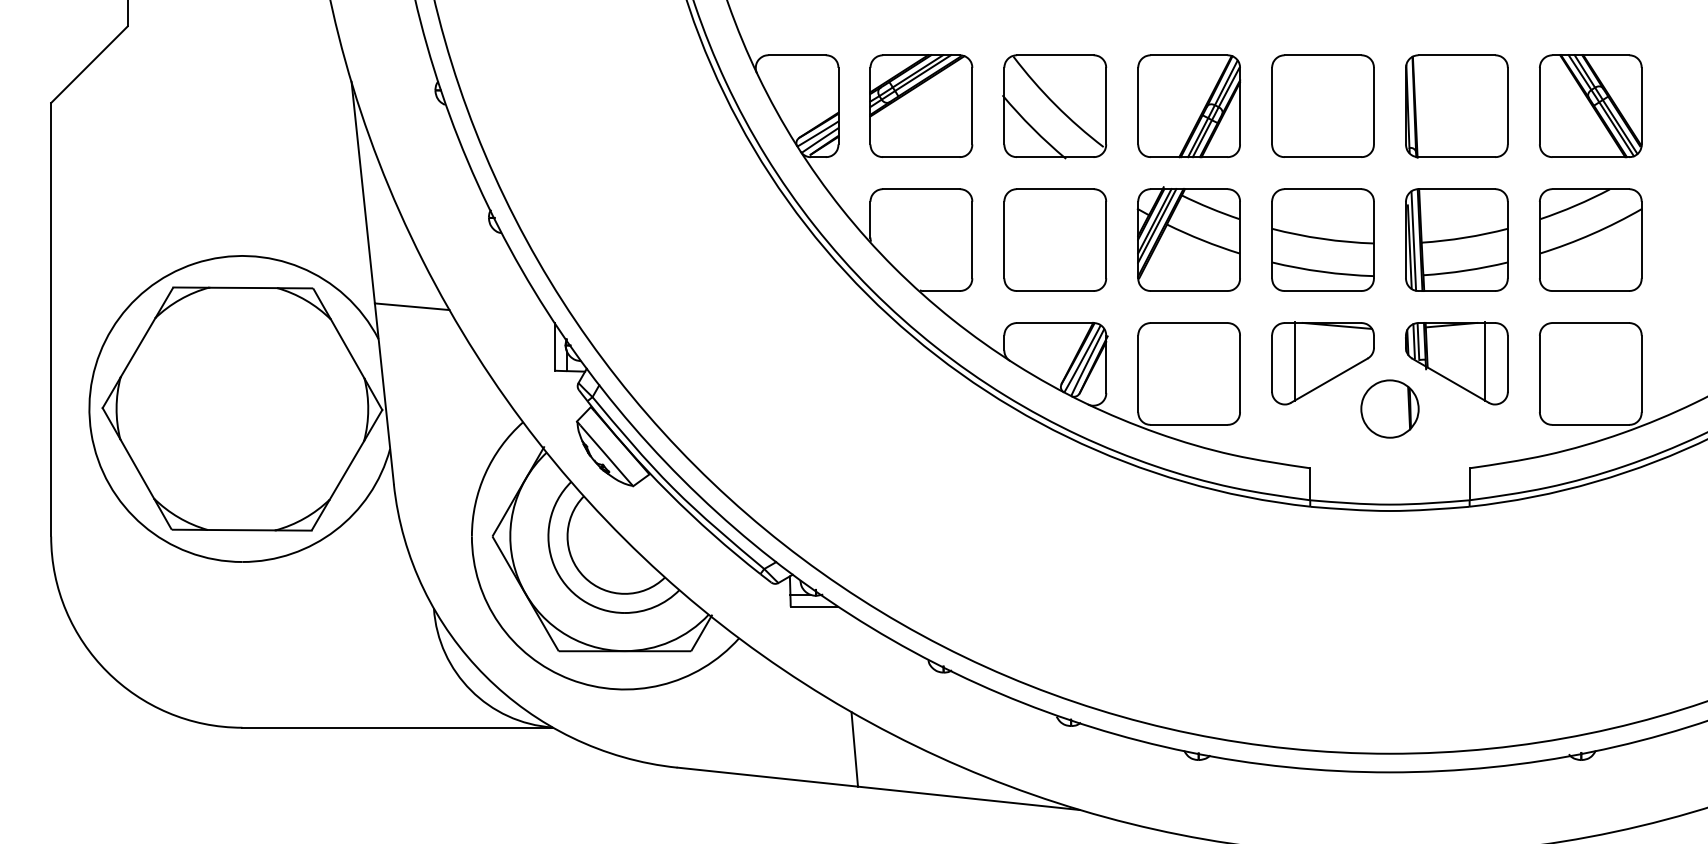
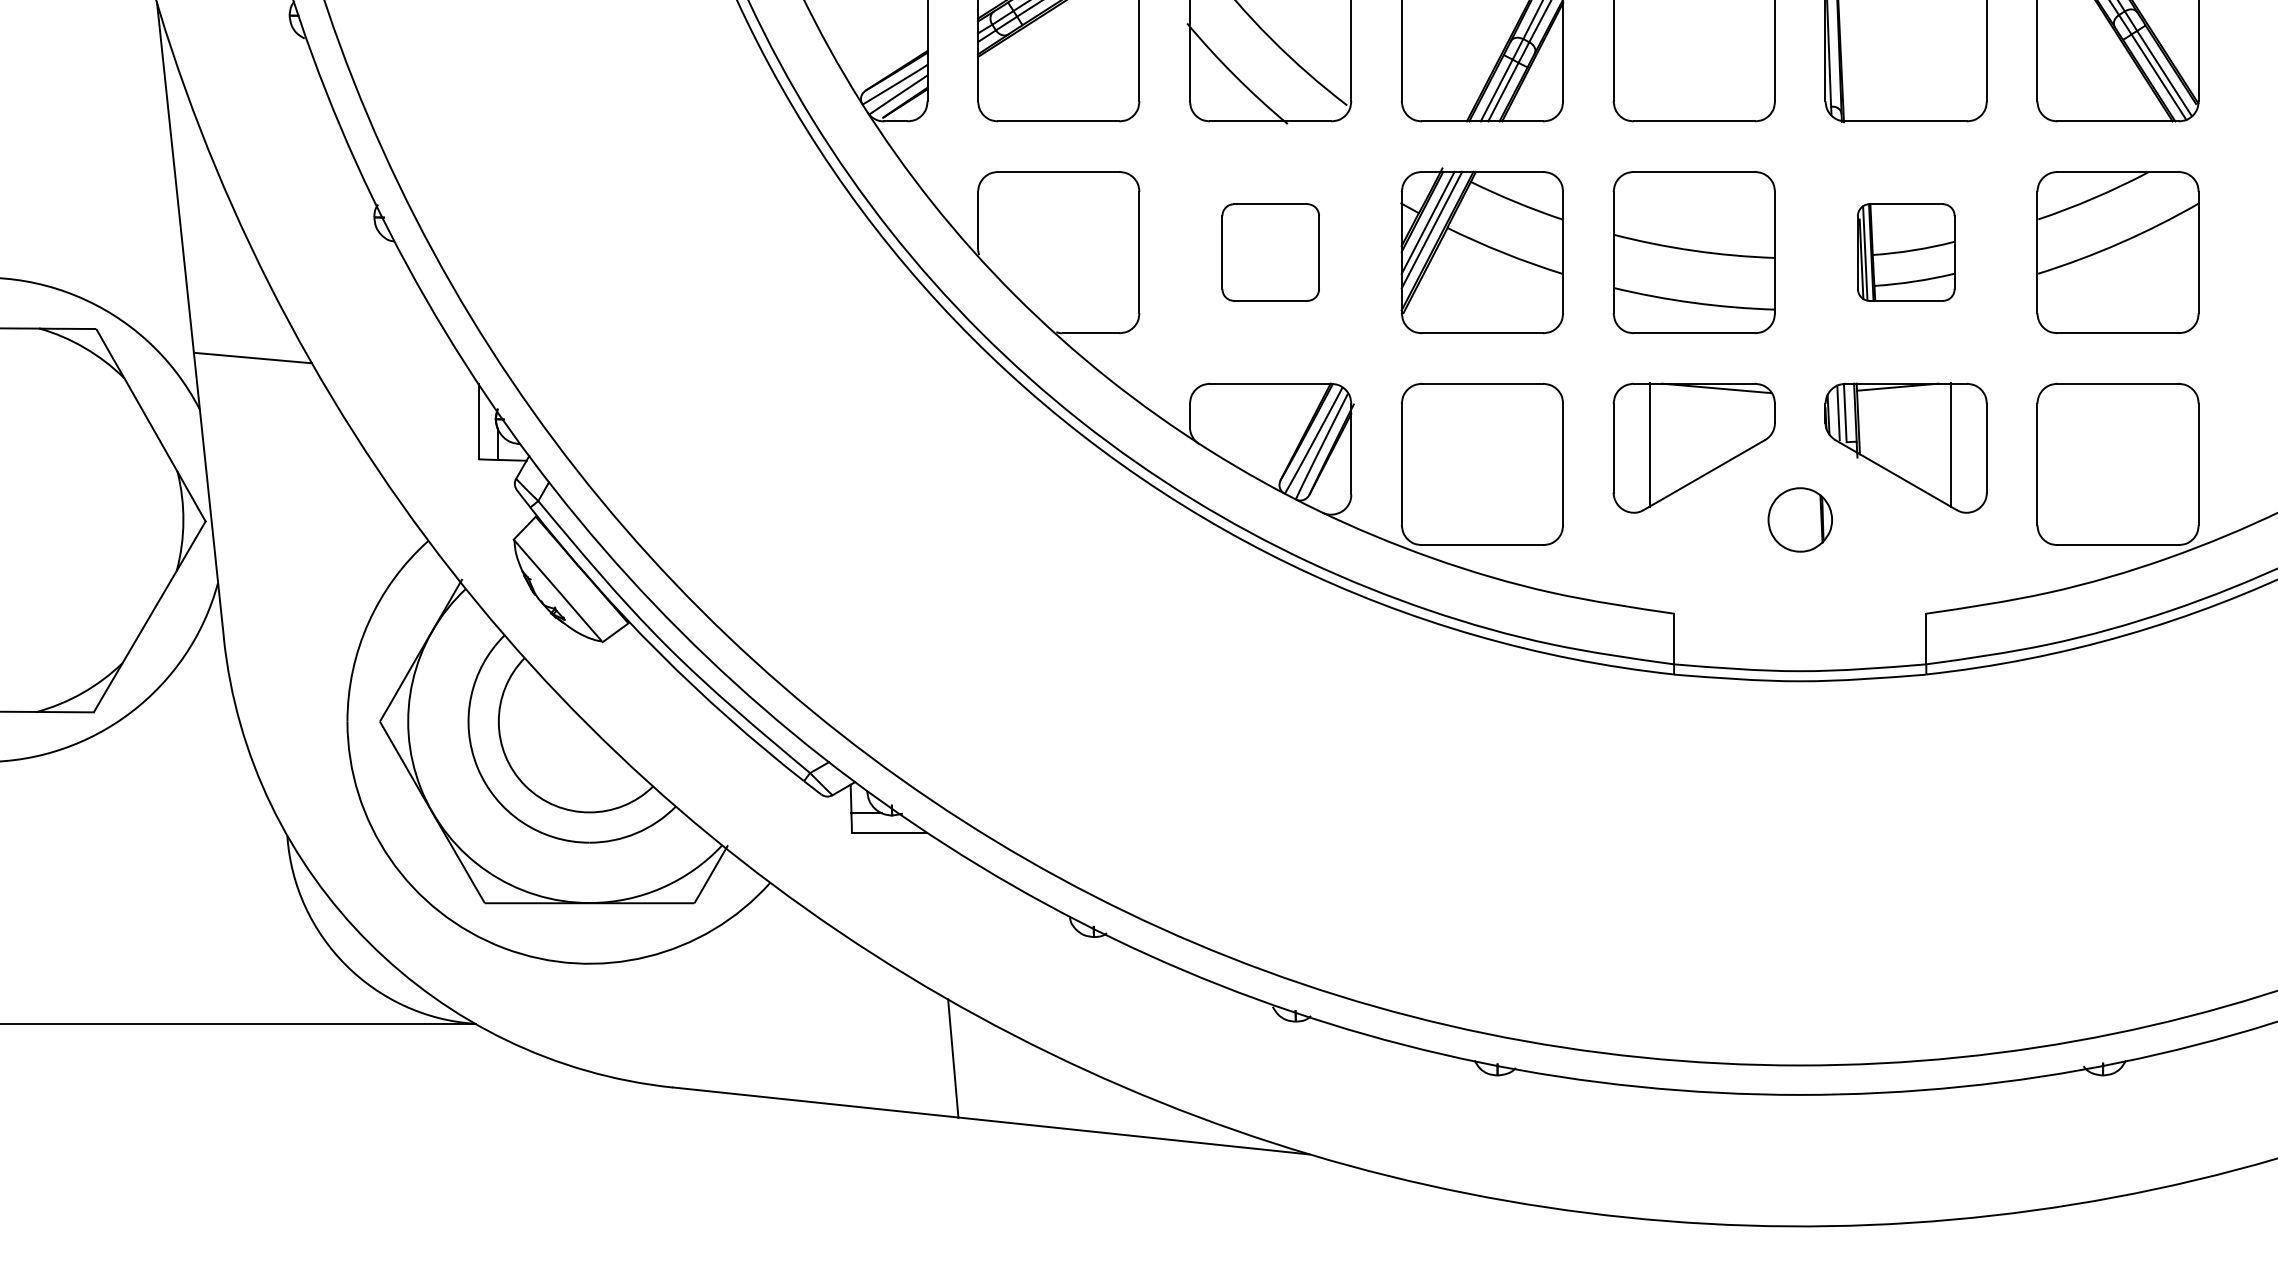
part: (1055, 239) -> (1270, 251), size x0.6
part: (1456, 239) -> (1905, 251), size x0.6
part: (1389, 408) -> (1799, 519), size x0.7

